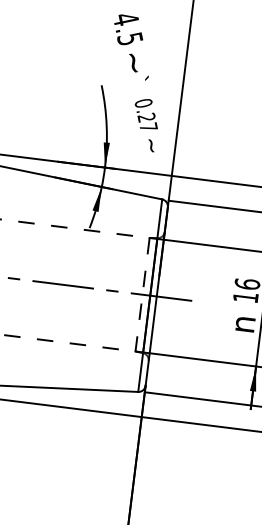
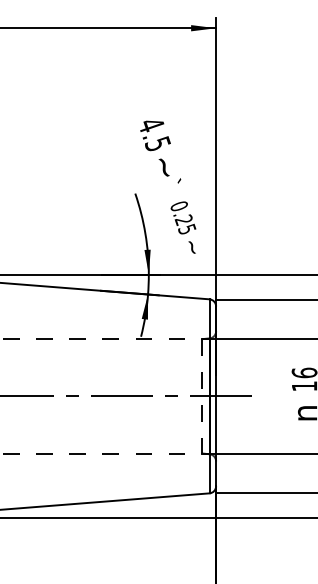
text: (149, 126) -> (187, 228), 0.27 -> 0.25

